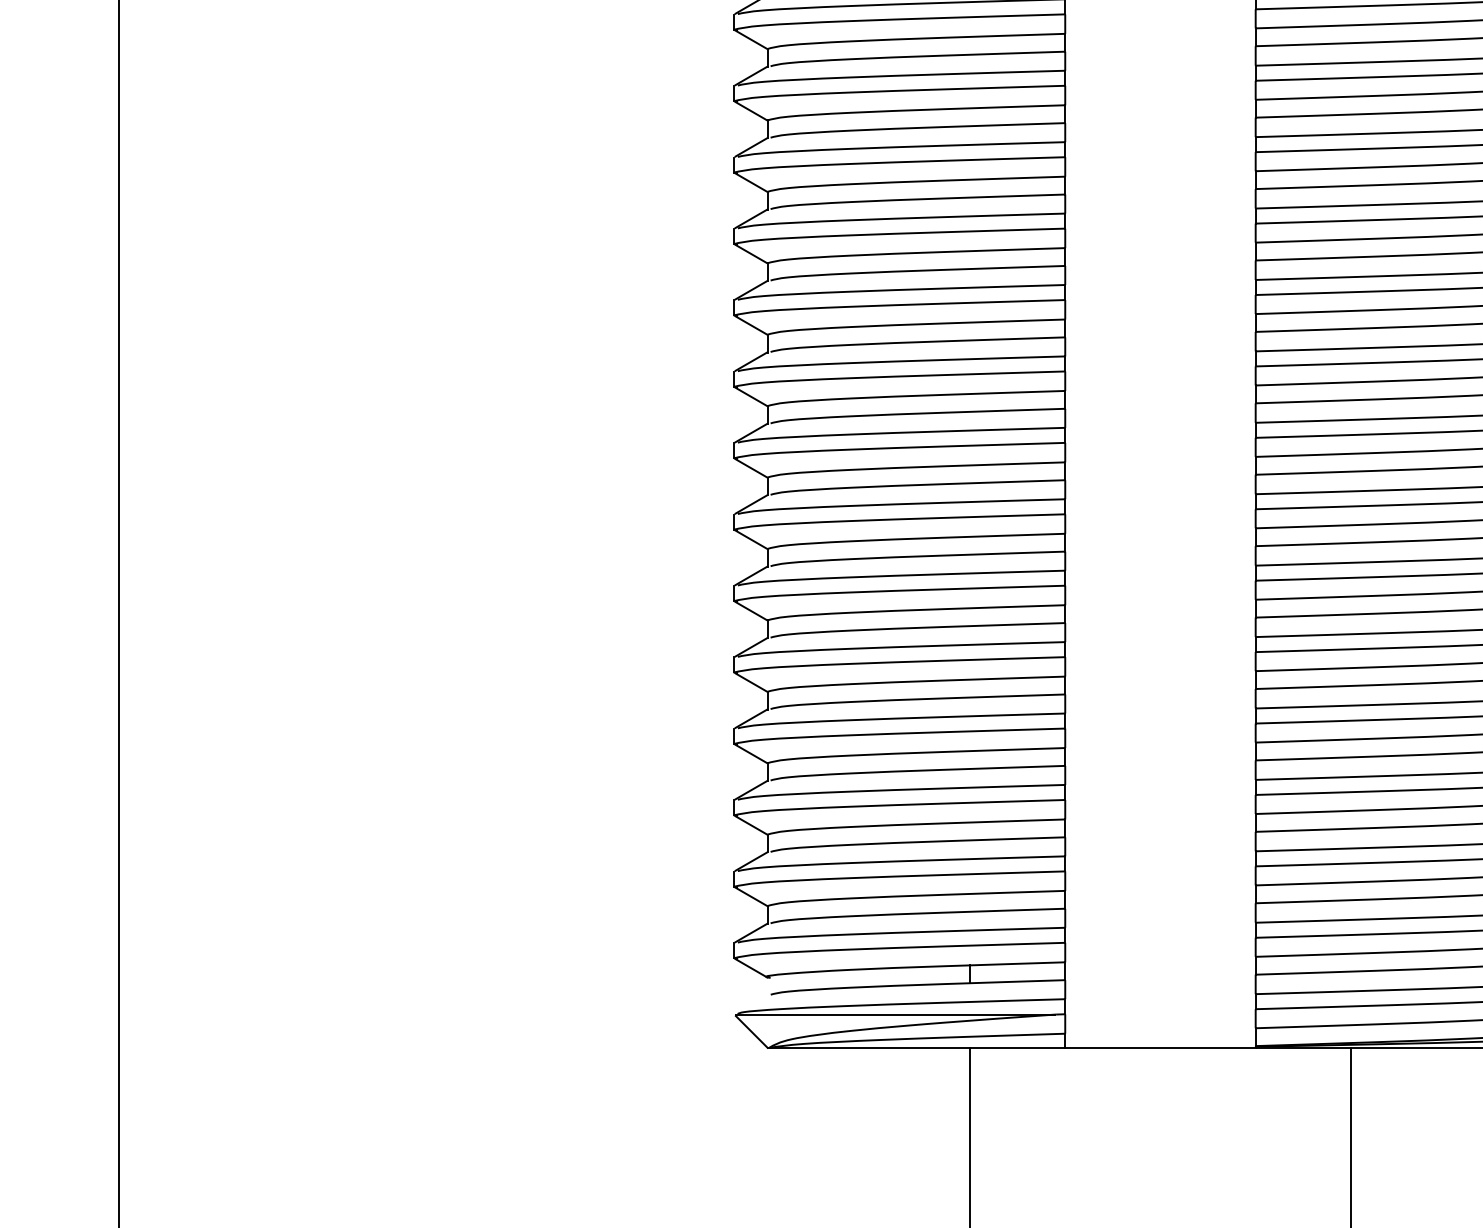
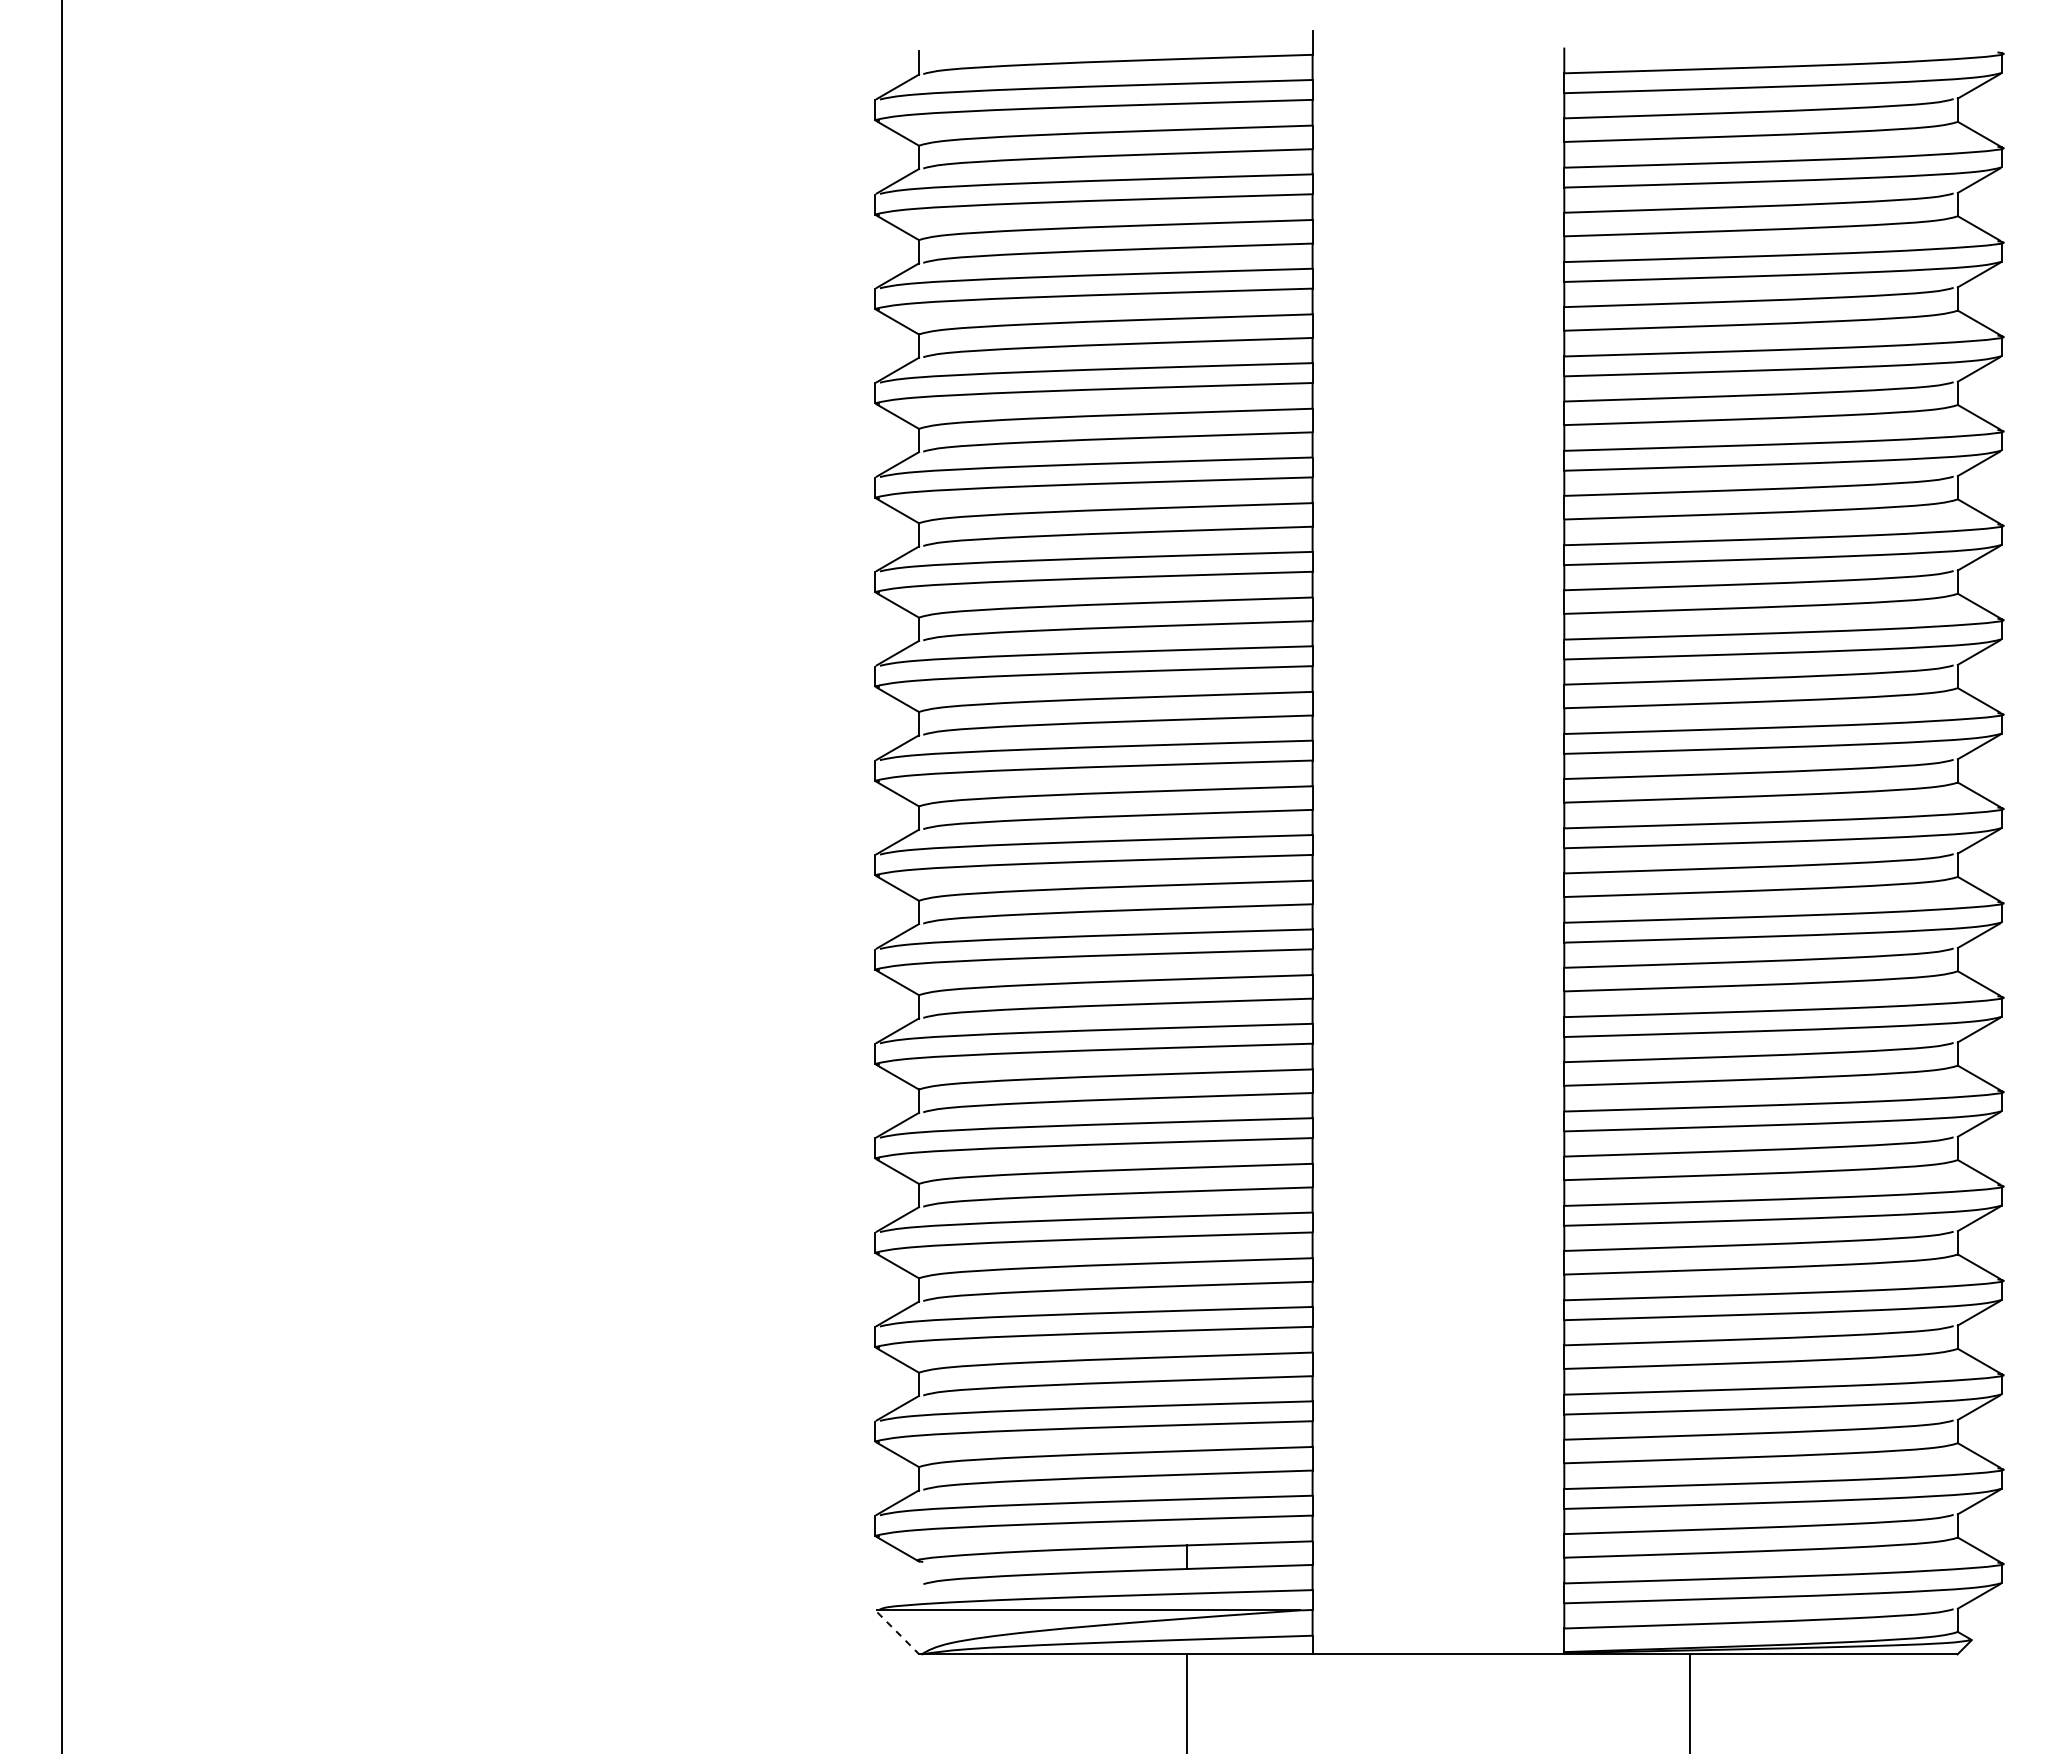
line: (751, 1032) -> (898, 1633), solid -> dashed

